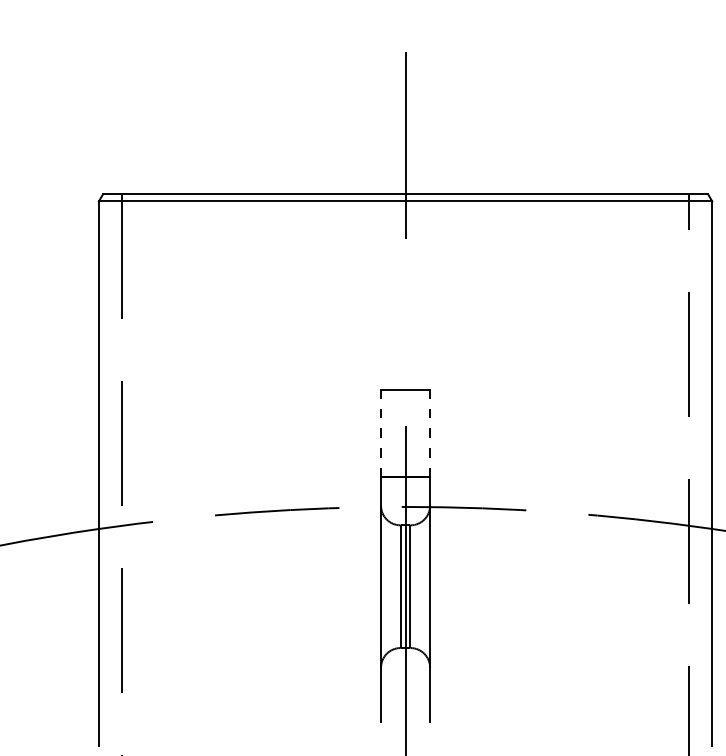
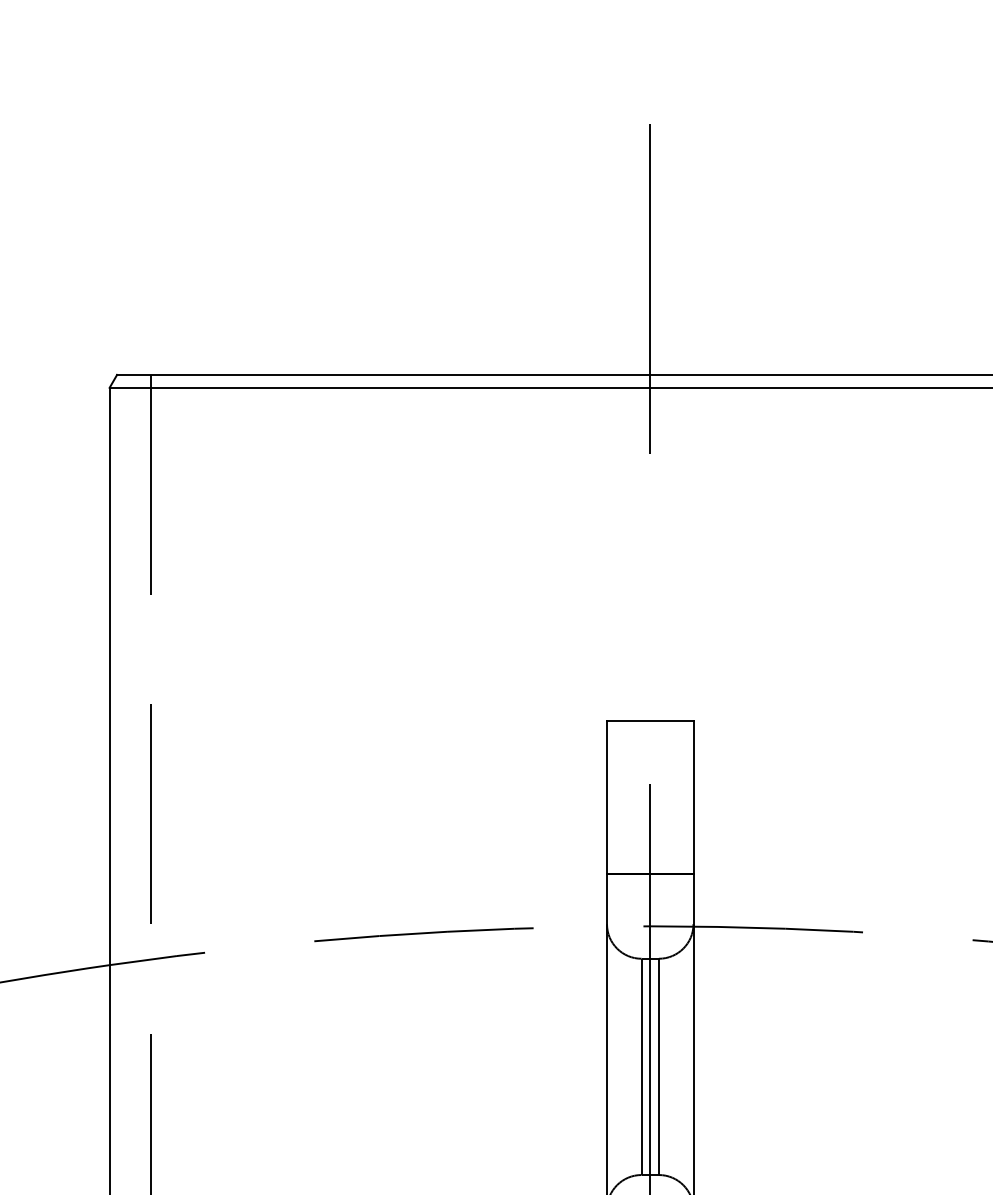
line: (381, 433) -> (607, 796), dashed -> solid
line: (430, 433) -> (694, 796), dashed -> solid

